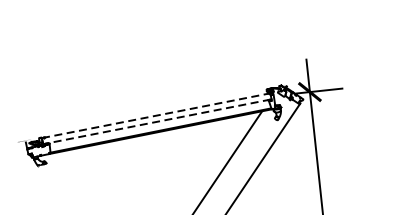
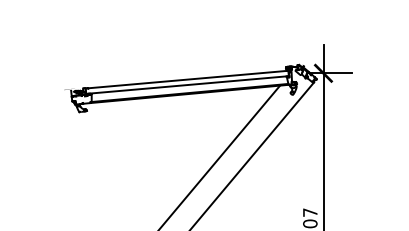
line: (270, 96) -> (288, 73), dashed -> solid

